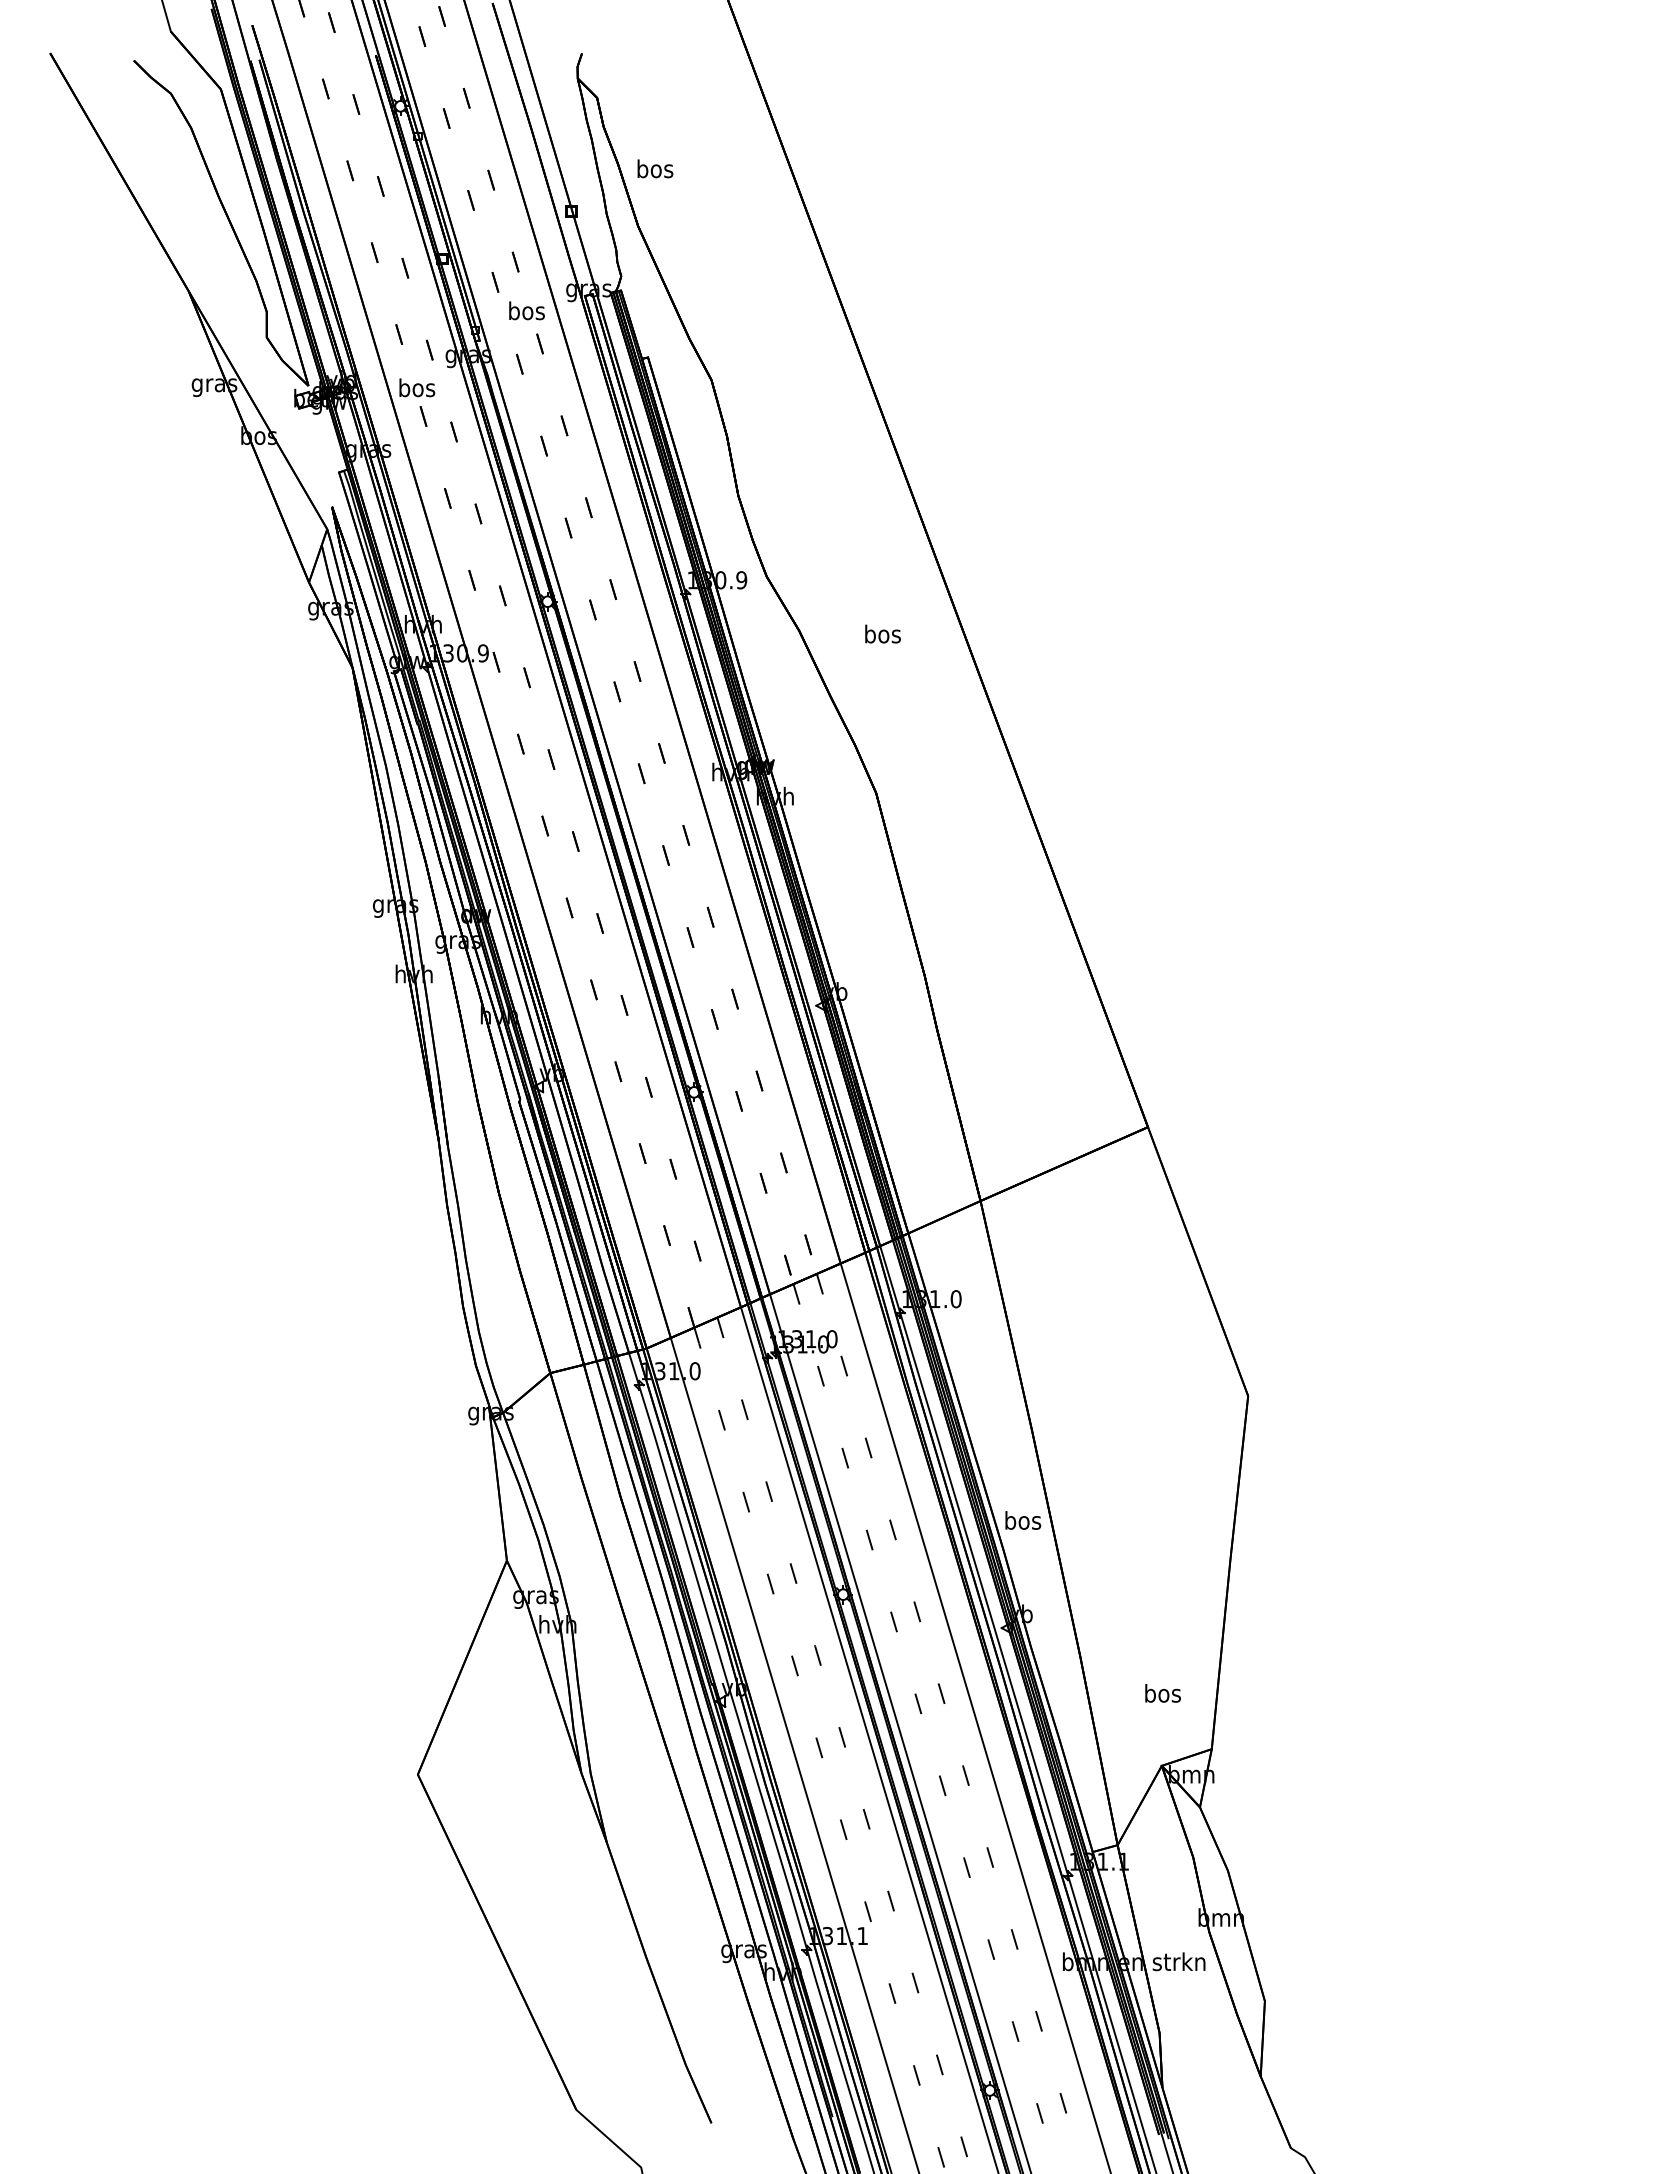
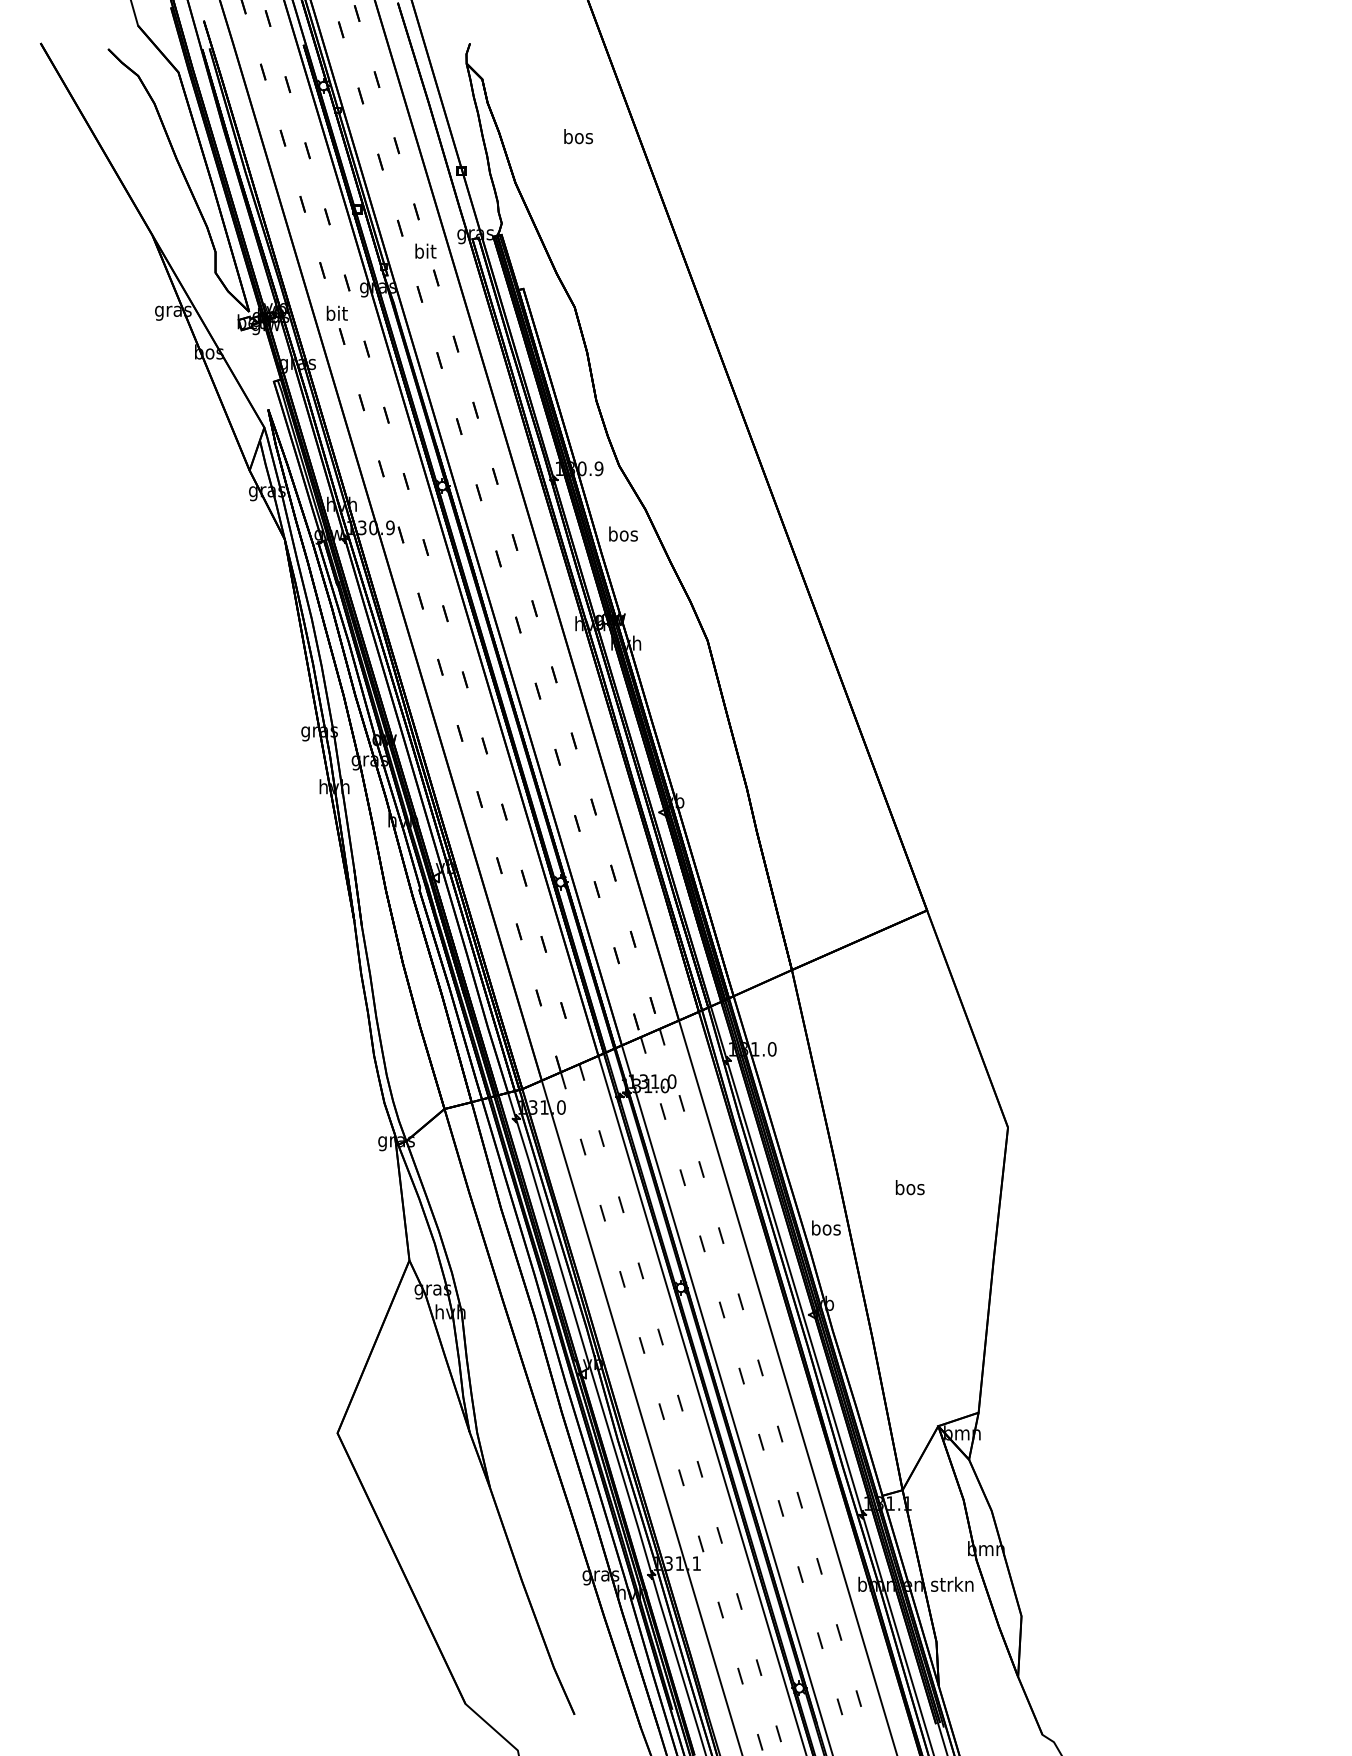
text: (655, 168) -> (578, 136), moved
text: (526, 310) -> (425, 250), bos -> bit
text: (417, 387) -> (337, 313), bos -> bit
text: (882, 633) -> (623, 533), moved
text: (1162, 1693) -> (909, 1187), moved

